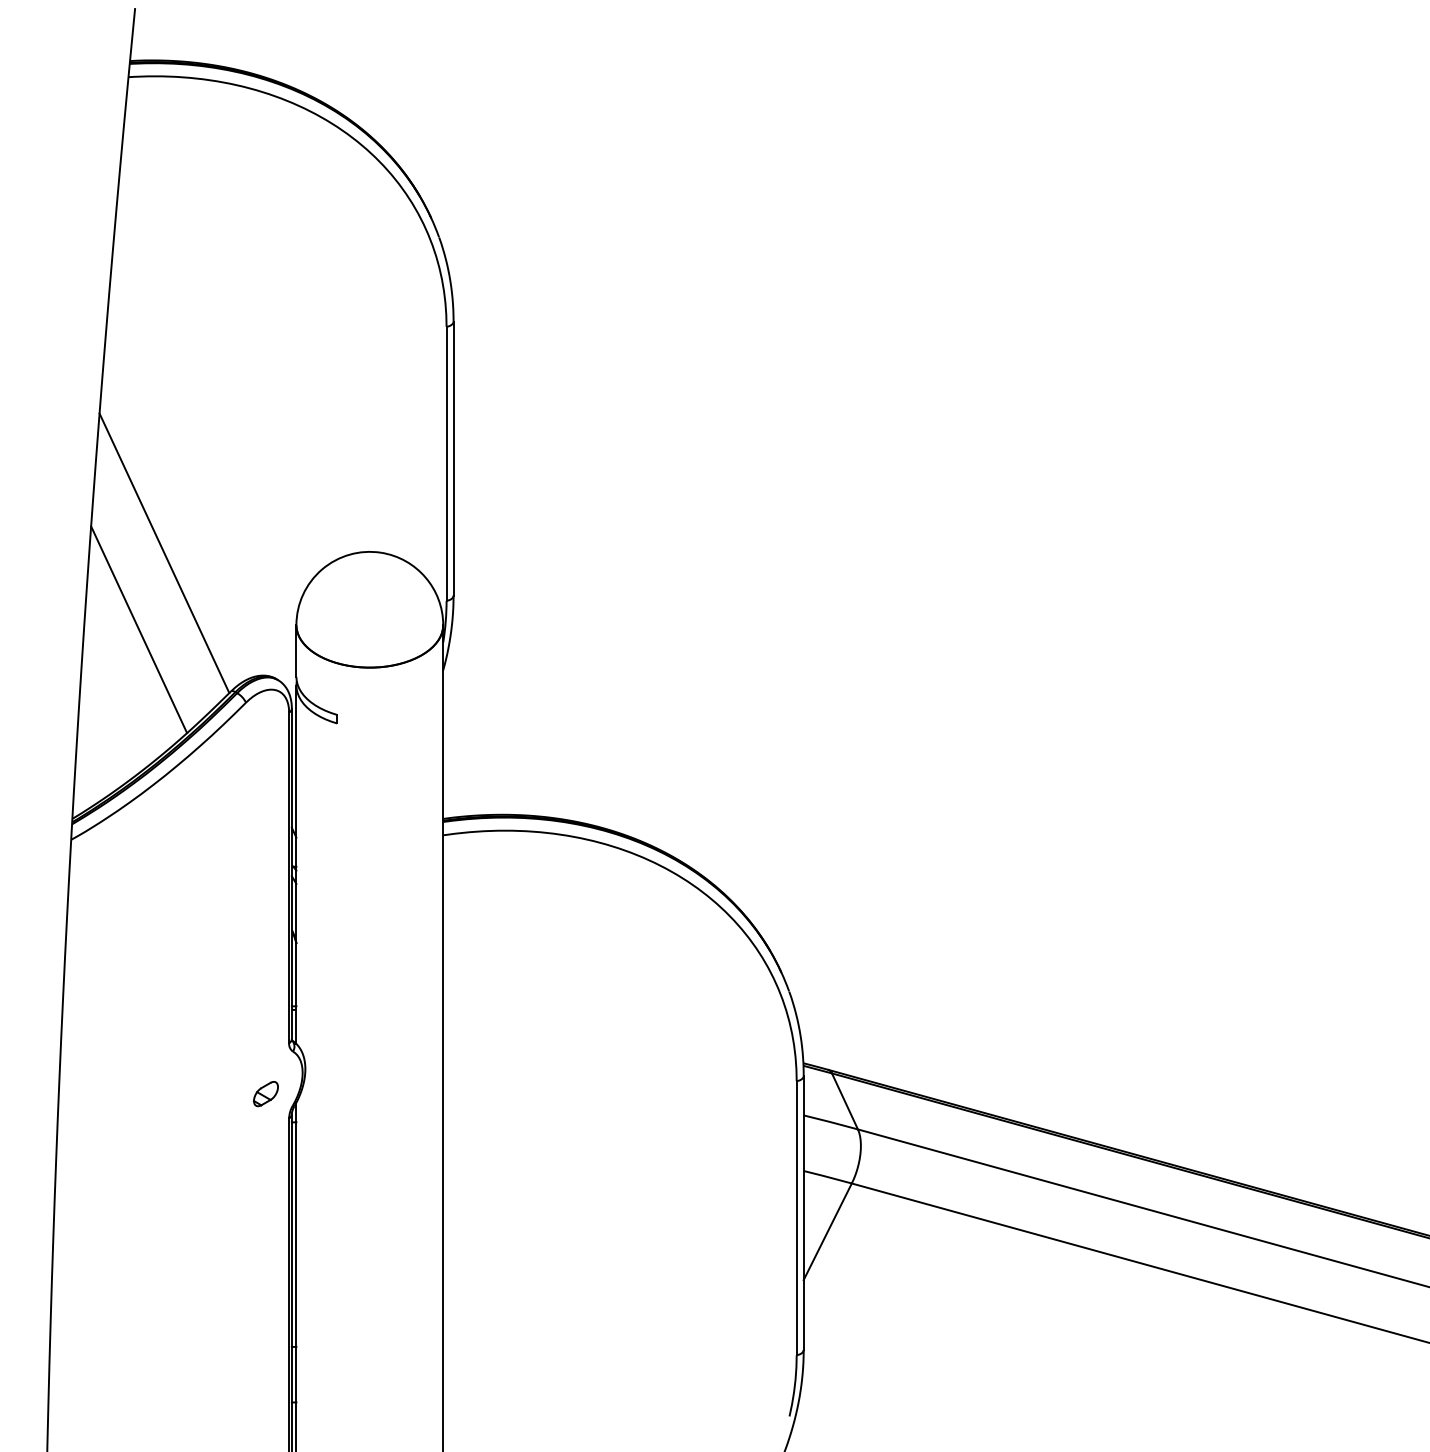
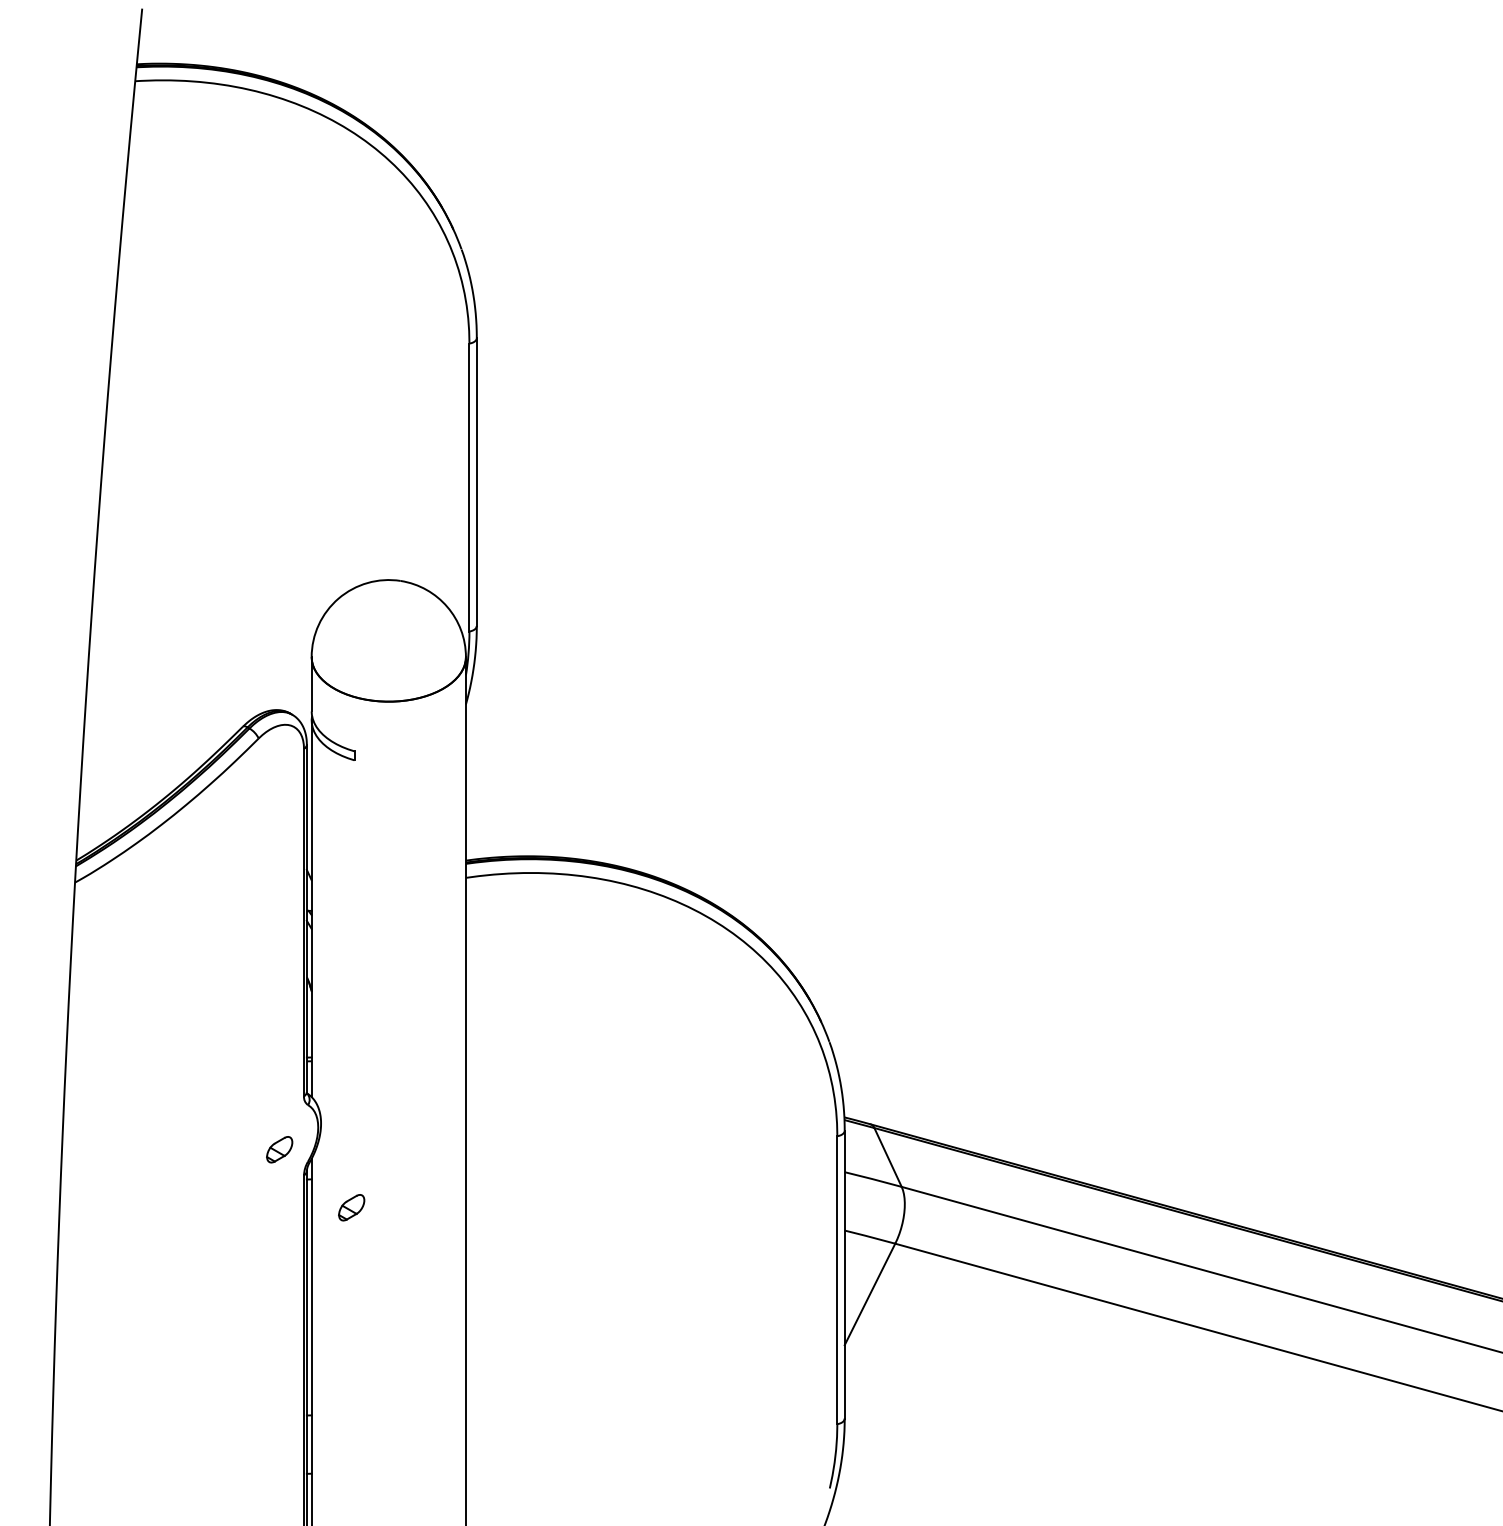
line: (163, 553) -> (172, 581), removed
line: (139, 629) -> (146, 661), removed
part: (334, 1149) -> (351, 1207), added

